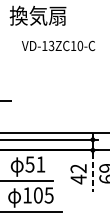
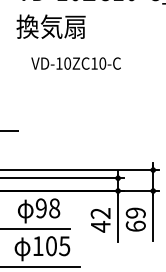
text: (51, 45) -> (67, 63), VD-13ZC10-C -> VD-10ZC10-C
text: (35, 164) -> (47, 208), 51 -> 98
line: (93, 172) -> (118, 218), dashed -> solid

